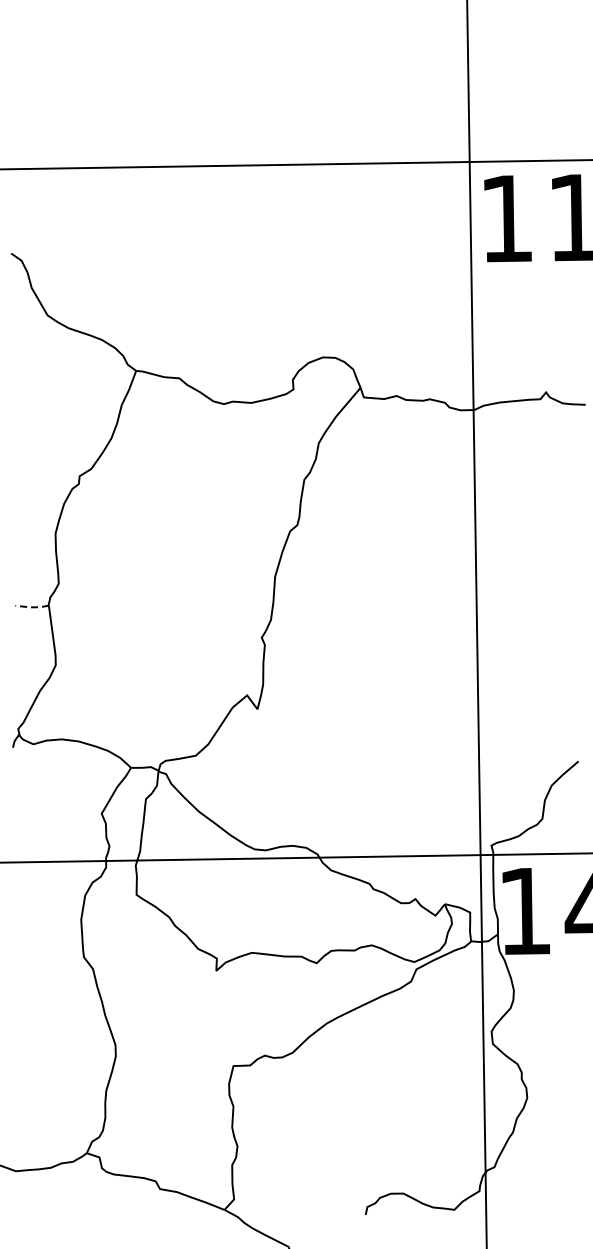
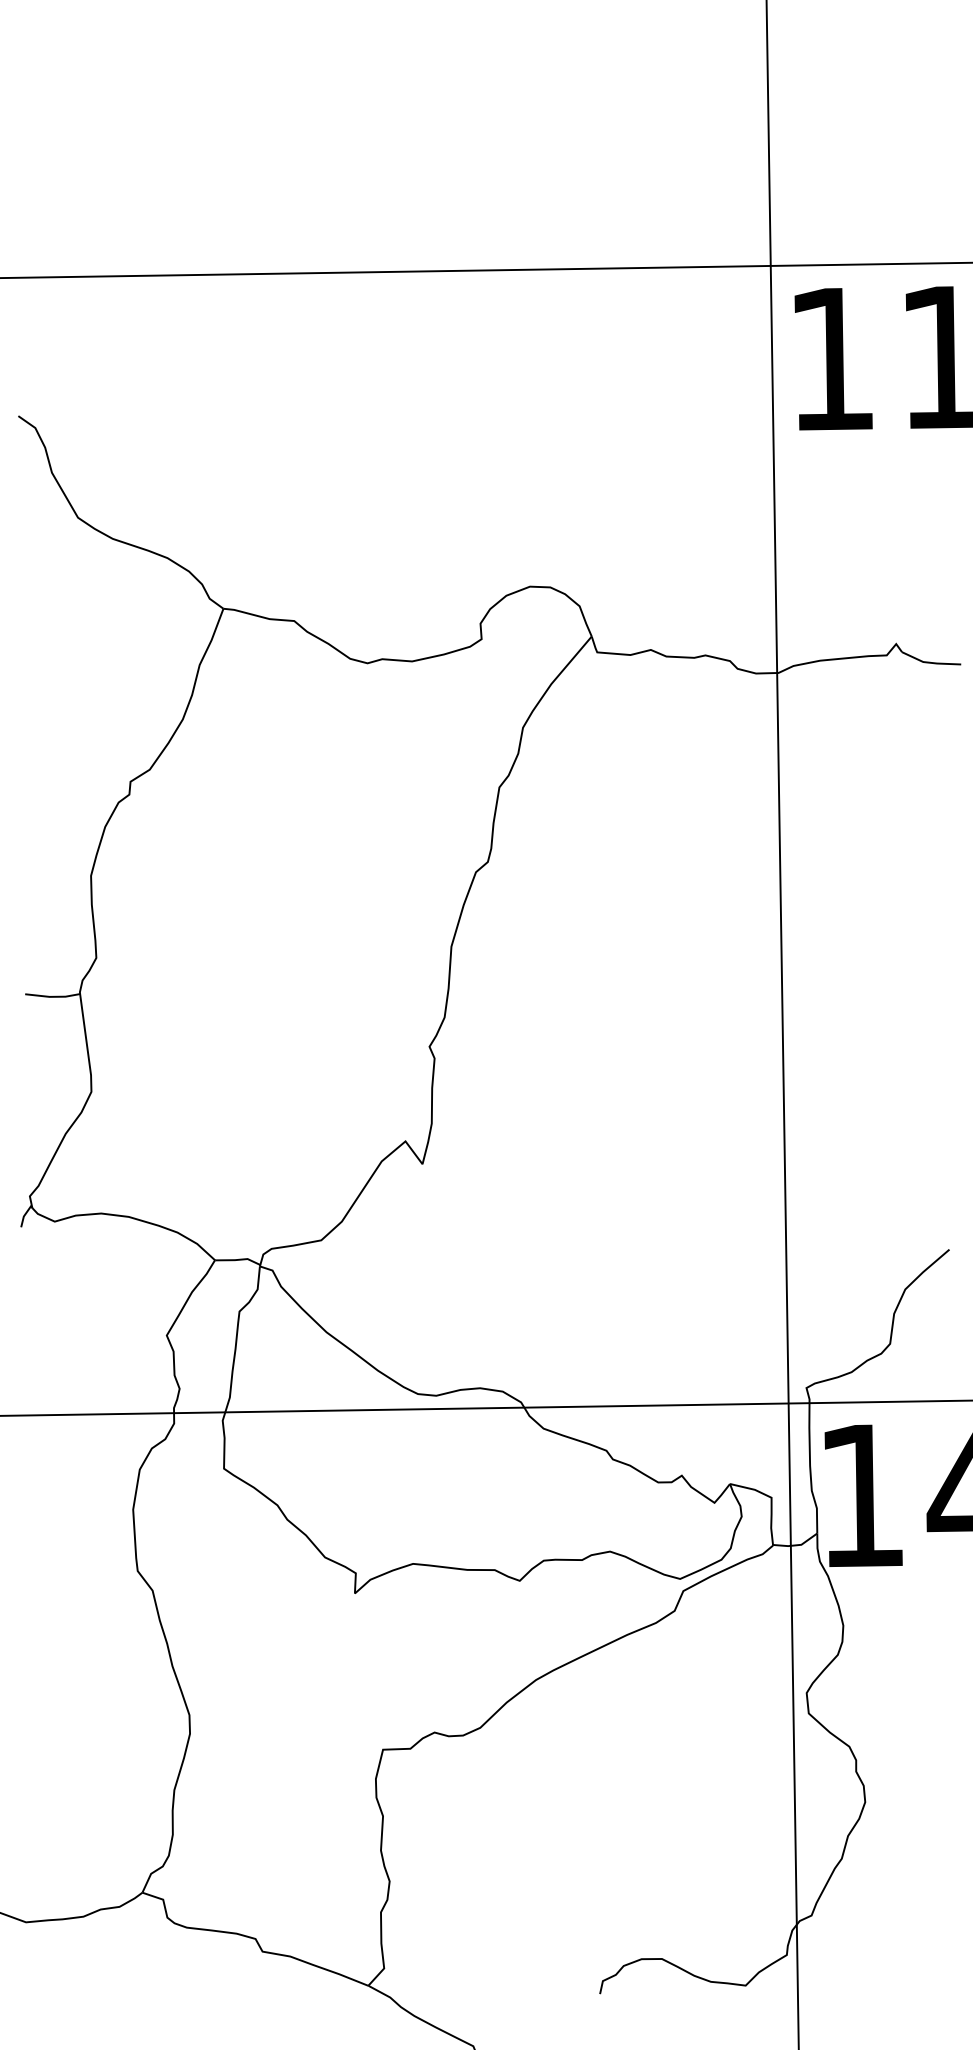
line: (32, 607) -> (53, 997), dashed -> solid

